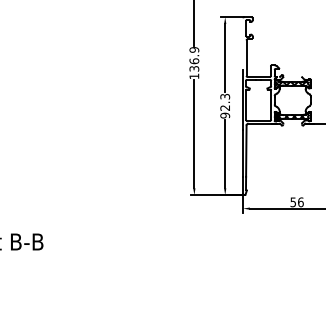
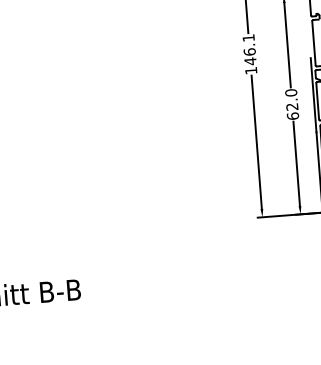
text: (194, 59) -> (249, 49), 136.9 -> 146.1
text: (225, 105) -> (292, 103), 92.3 -> 62.0

